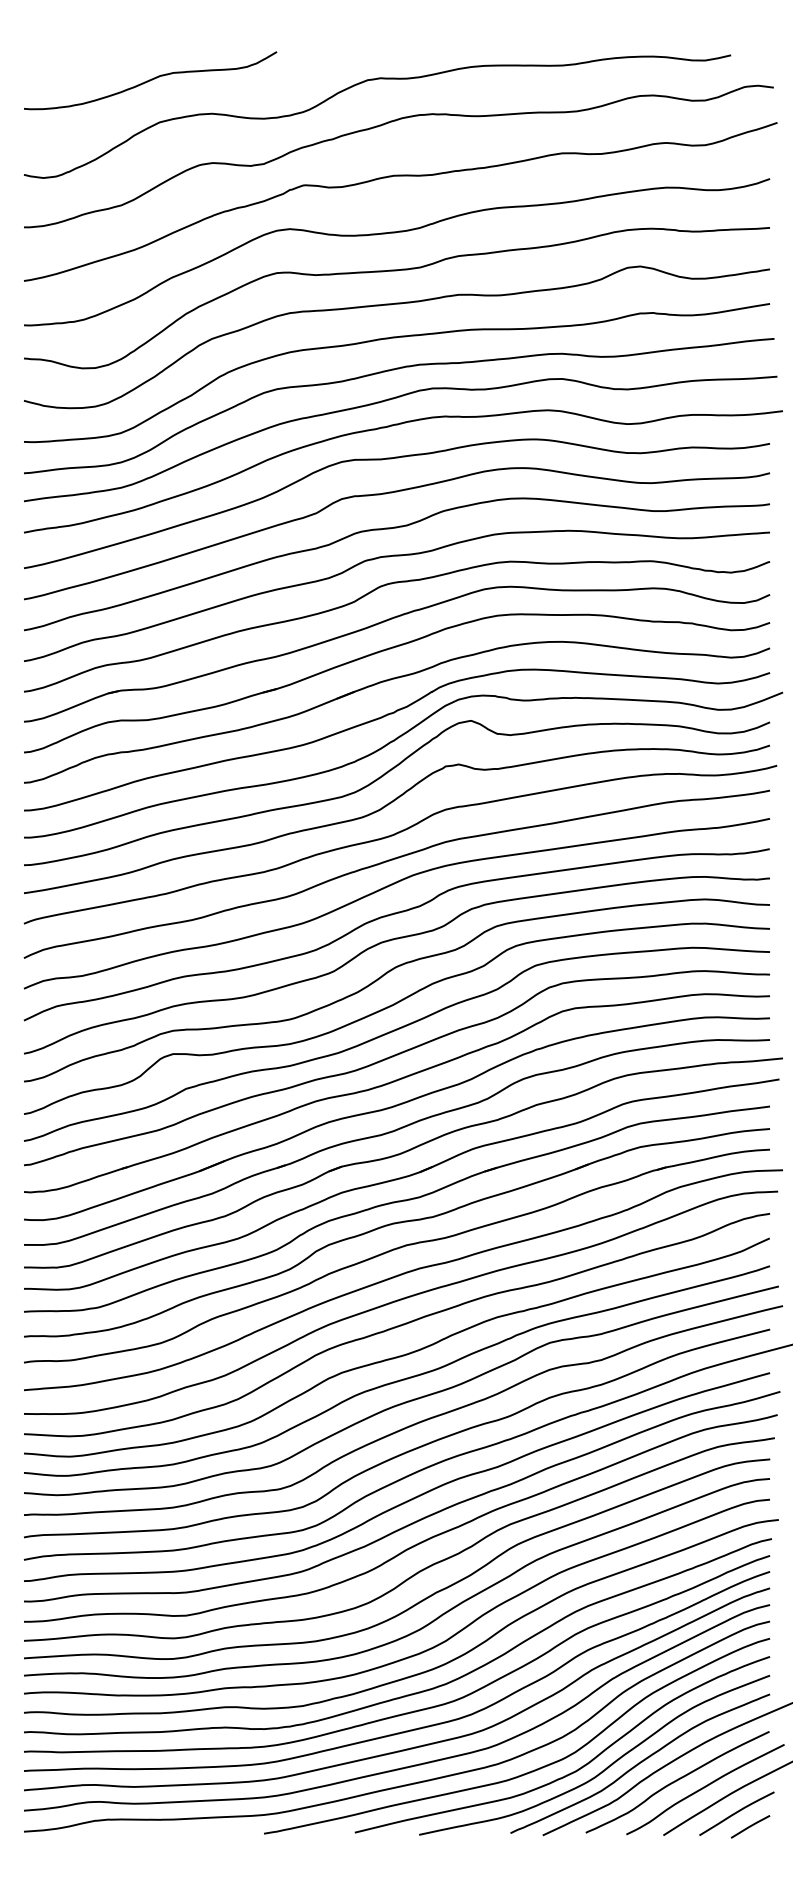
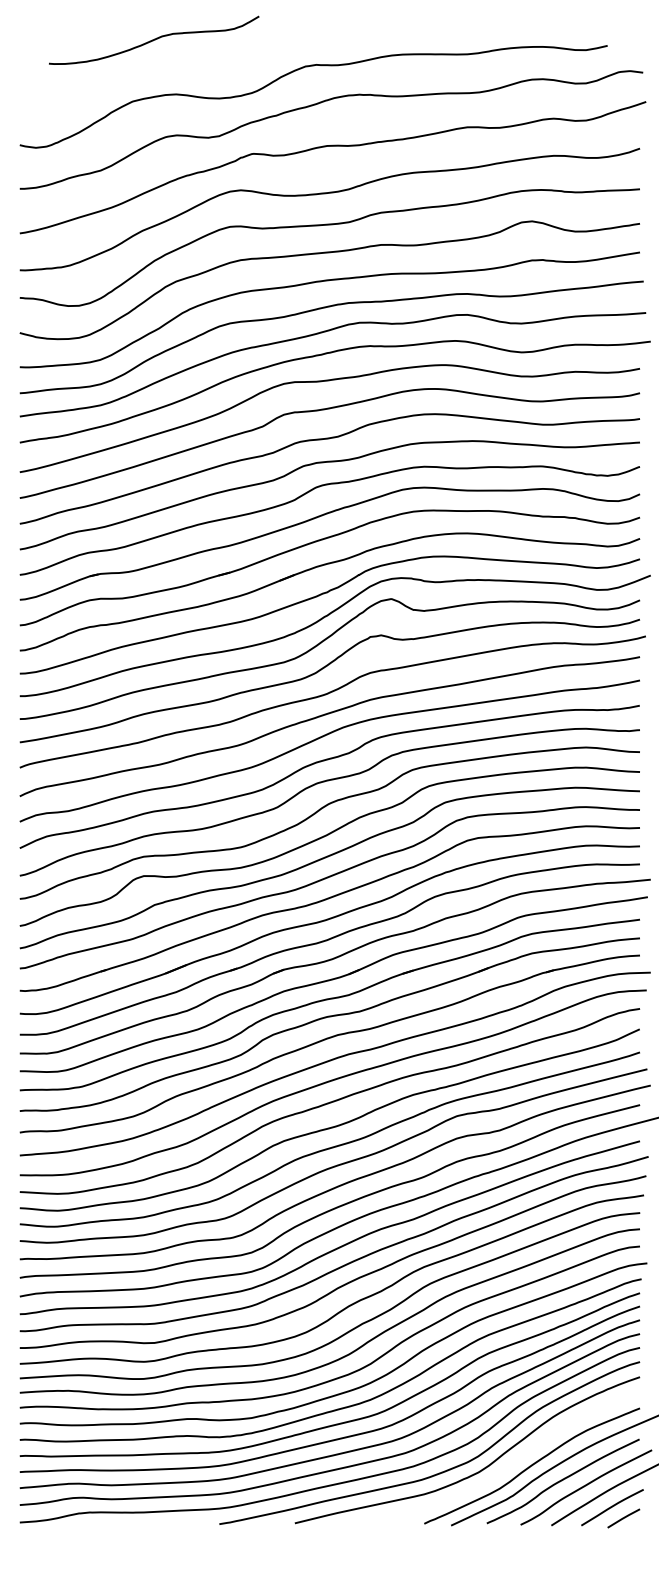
curve: (150, 80) -> (154, 40), moved
curve: (603, 1769) -> (501, 1470), removed

